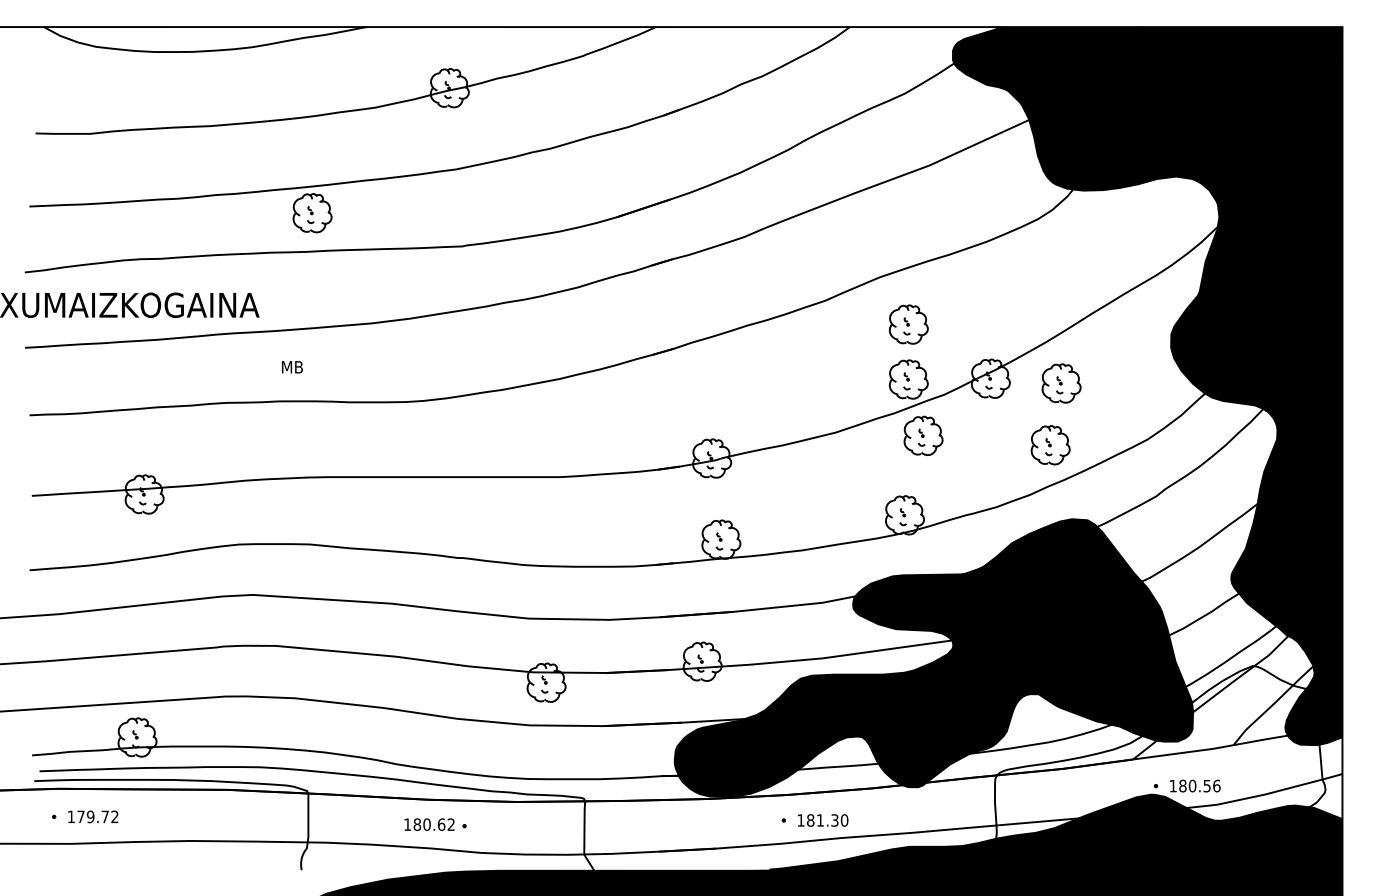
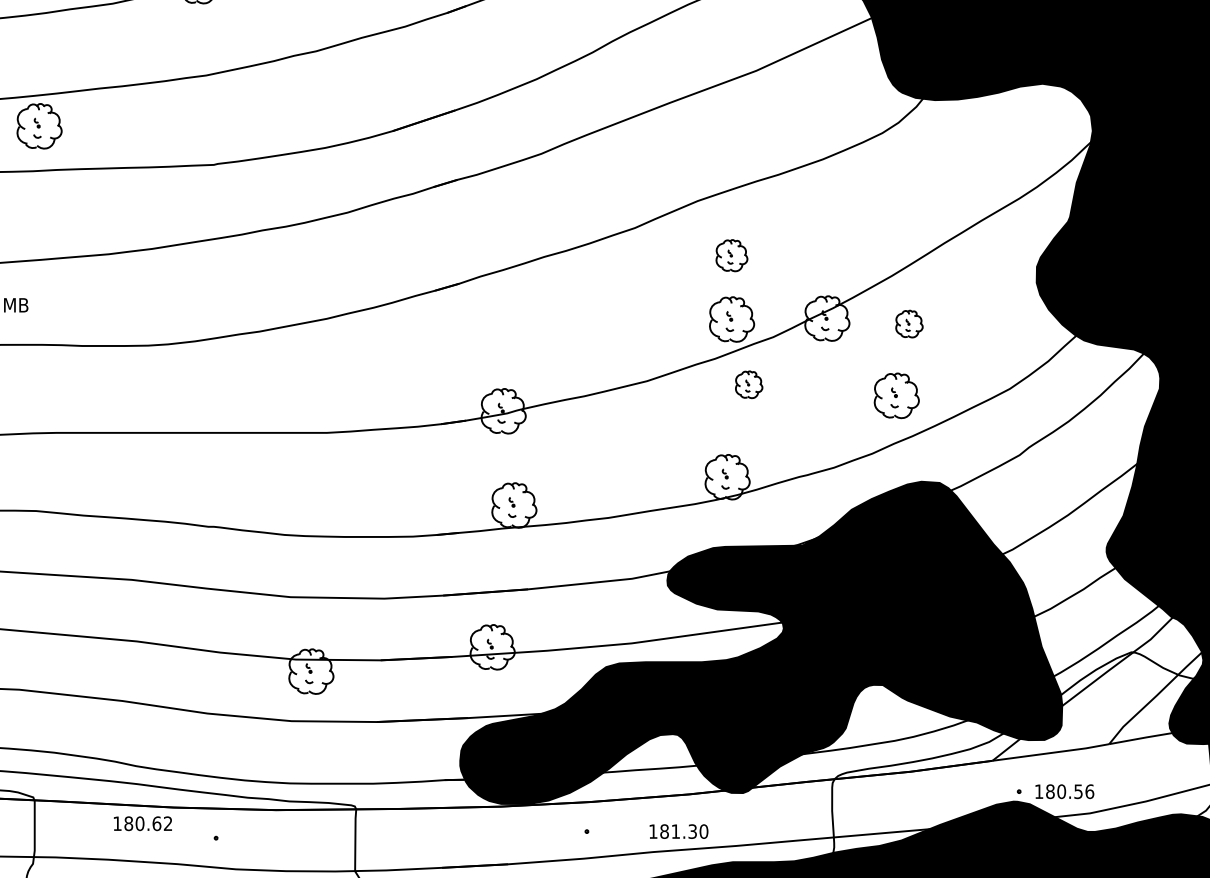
part: (908, 324) -> (731, 255), size x0.7
part: (1061, 383) -> (909, 324), size x0.6
part: (923, 435) -> (749, 384), size x0.6
text: (823, 820) -> (679, 831), moved
text: (429, 824) -> (142, 823), moved

